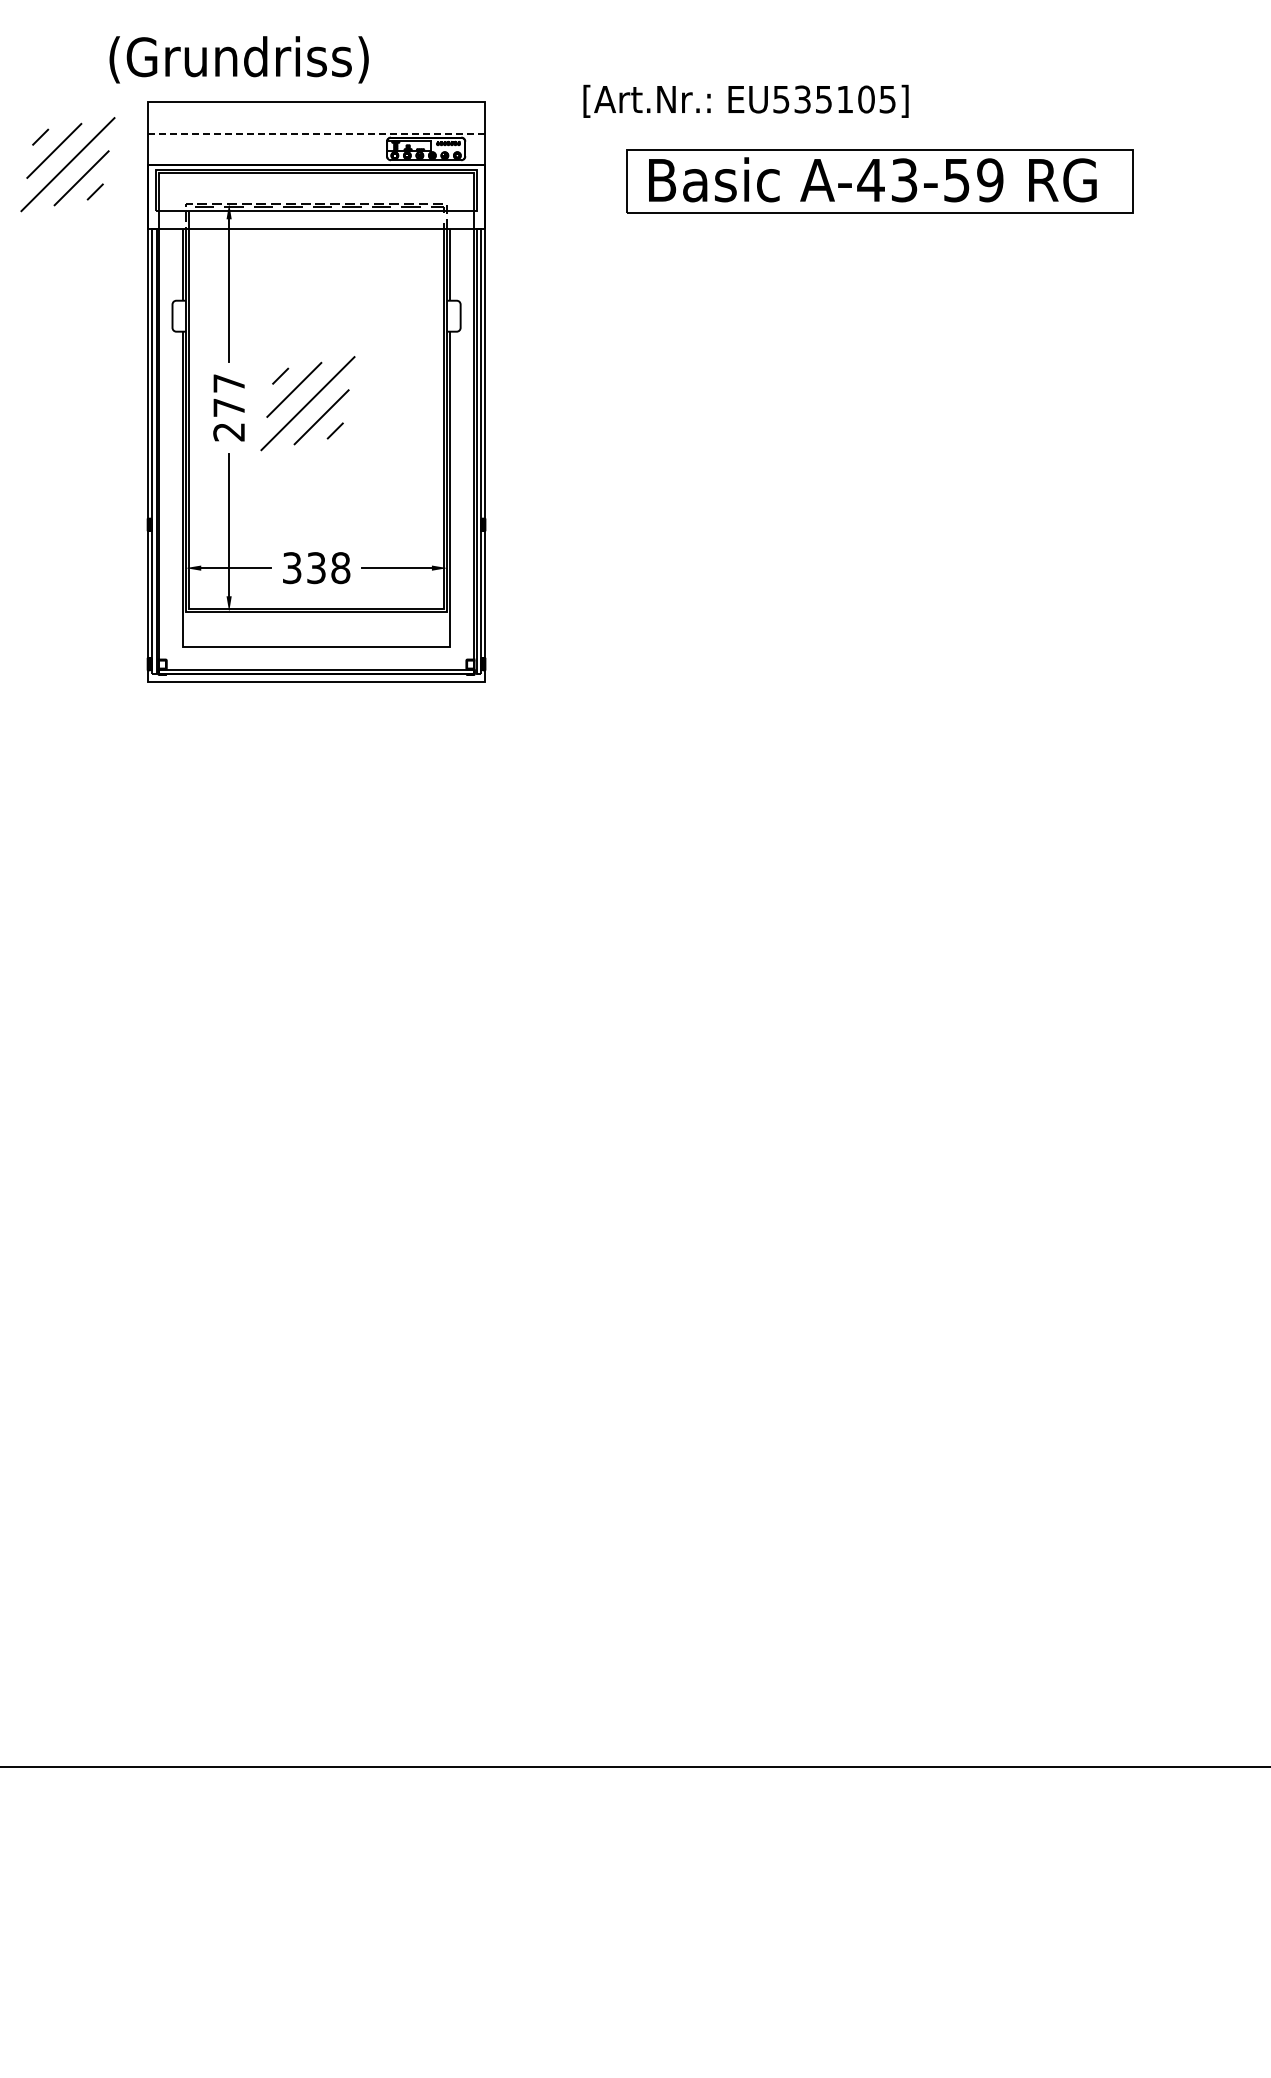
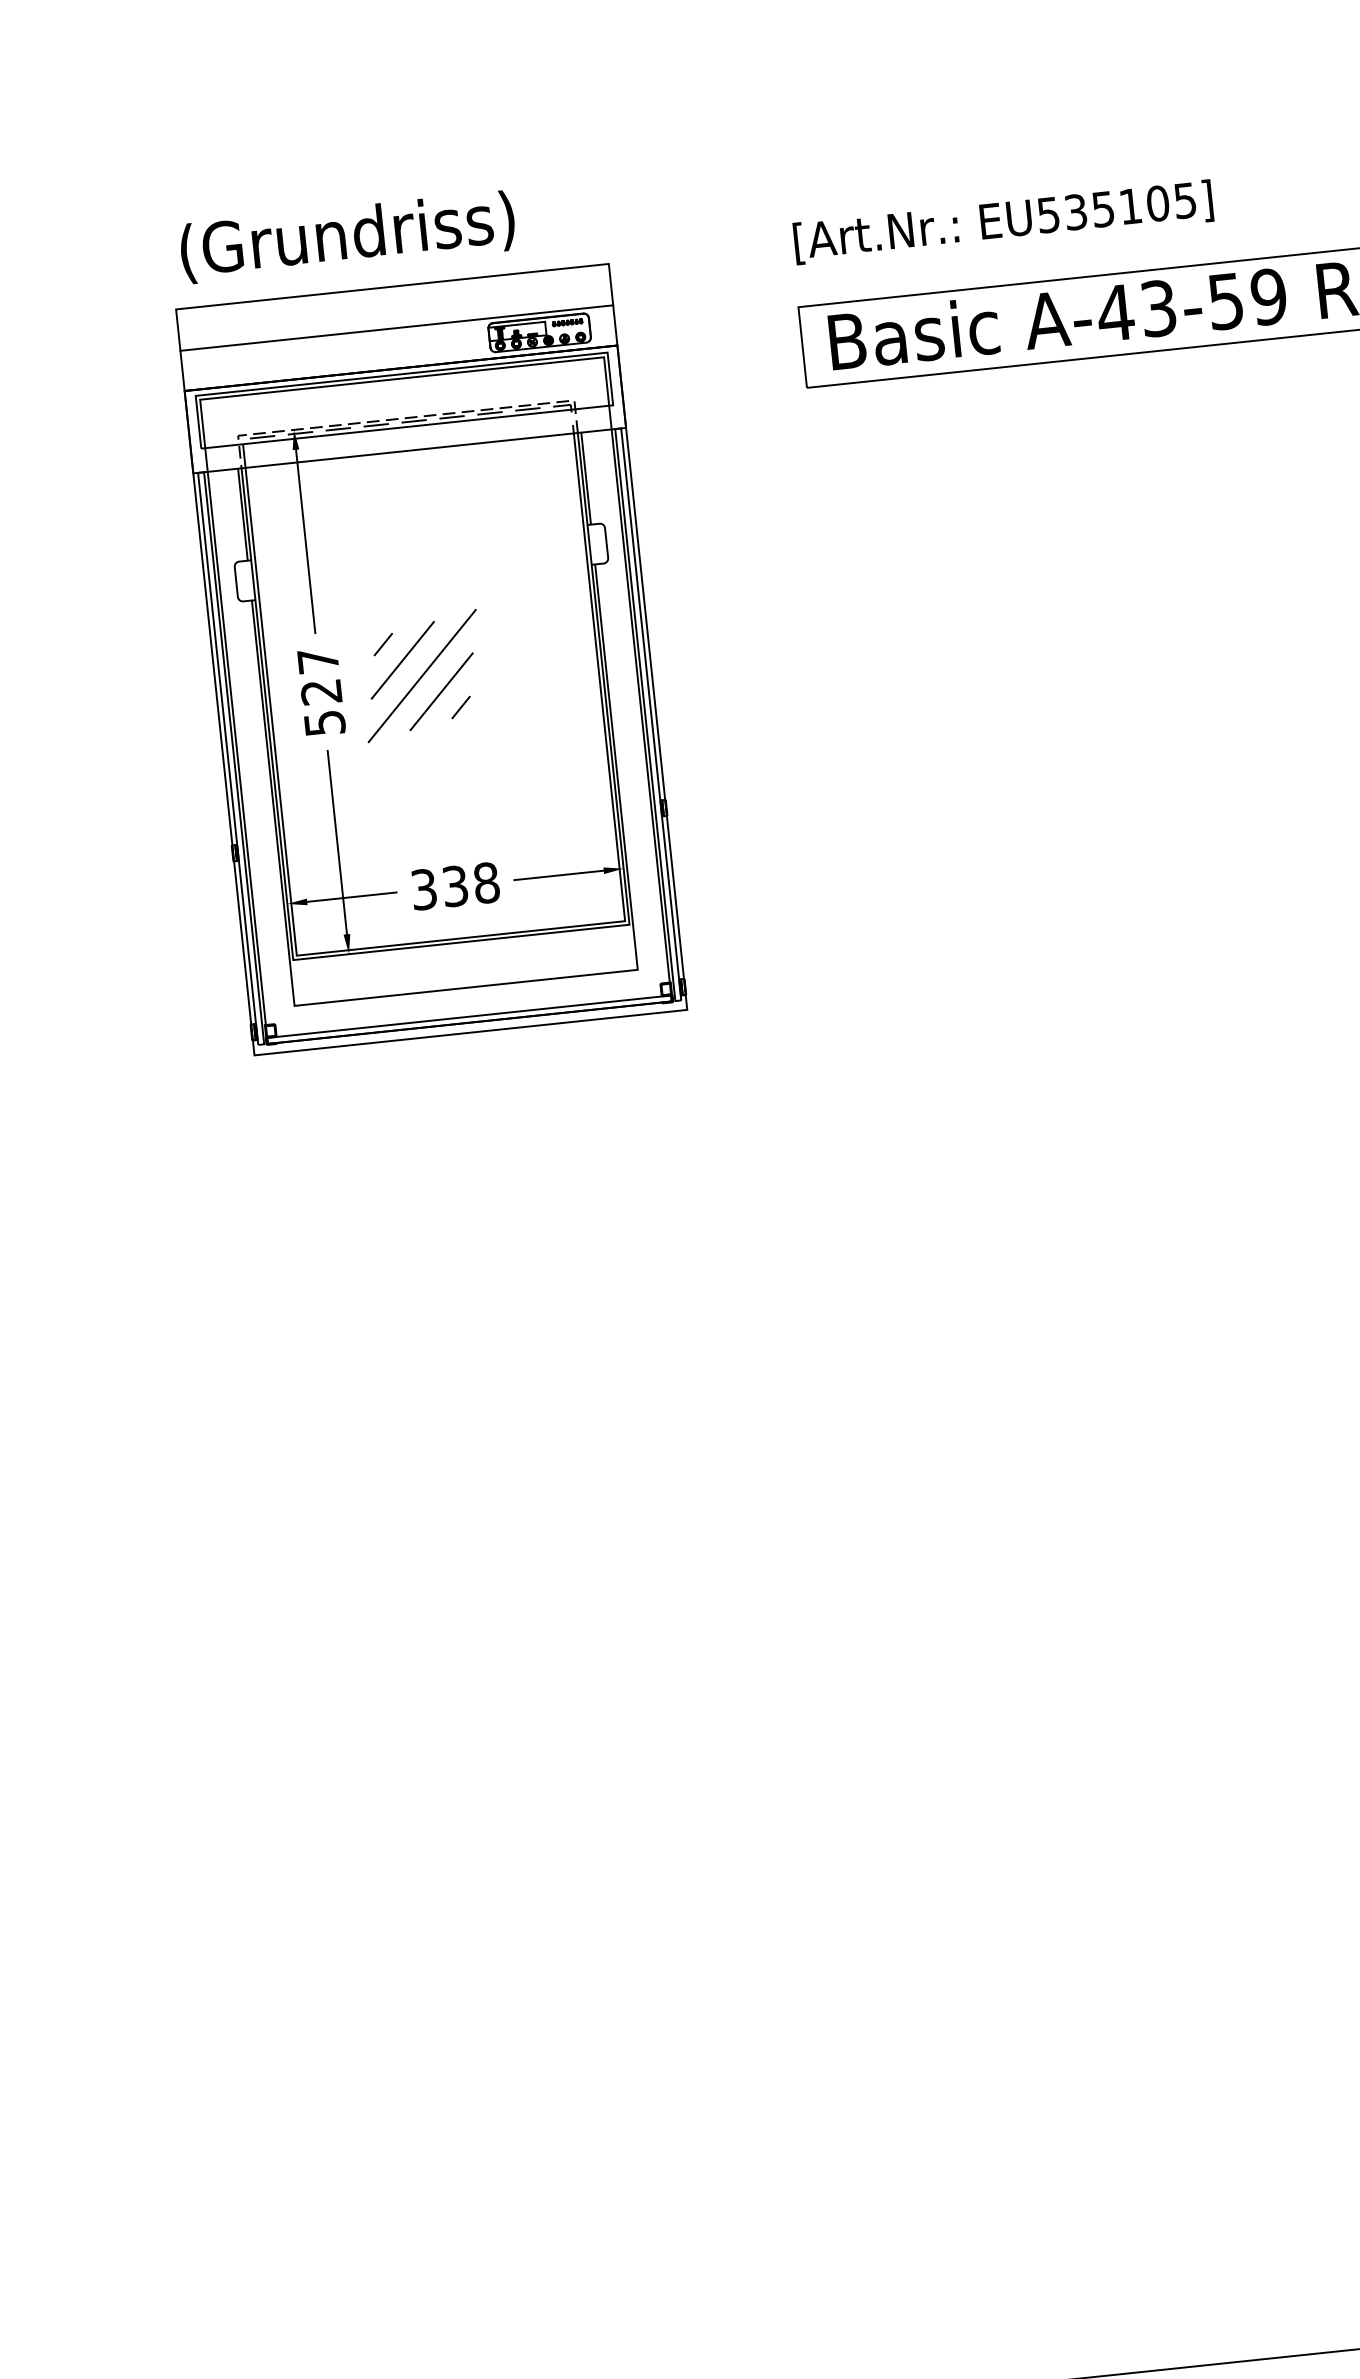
text: (238, 59) -> (346, 236), moved
text: (745, 100) -> (1002, 221), moved
line: (317, 133) -> (397, 327), dashed -> solid
part: (67, 164) -> (80, 401), removed
text: (229, 419) -> (323, 707), 277 -> 527

